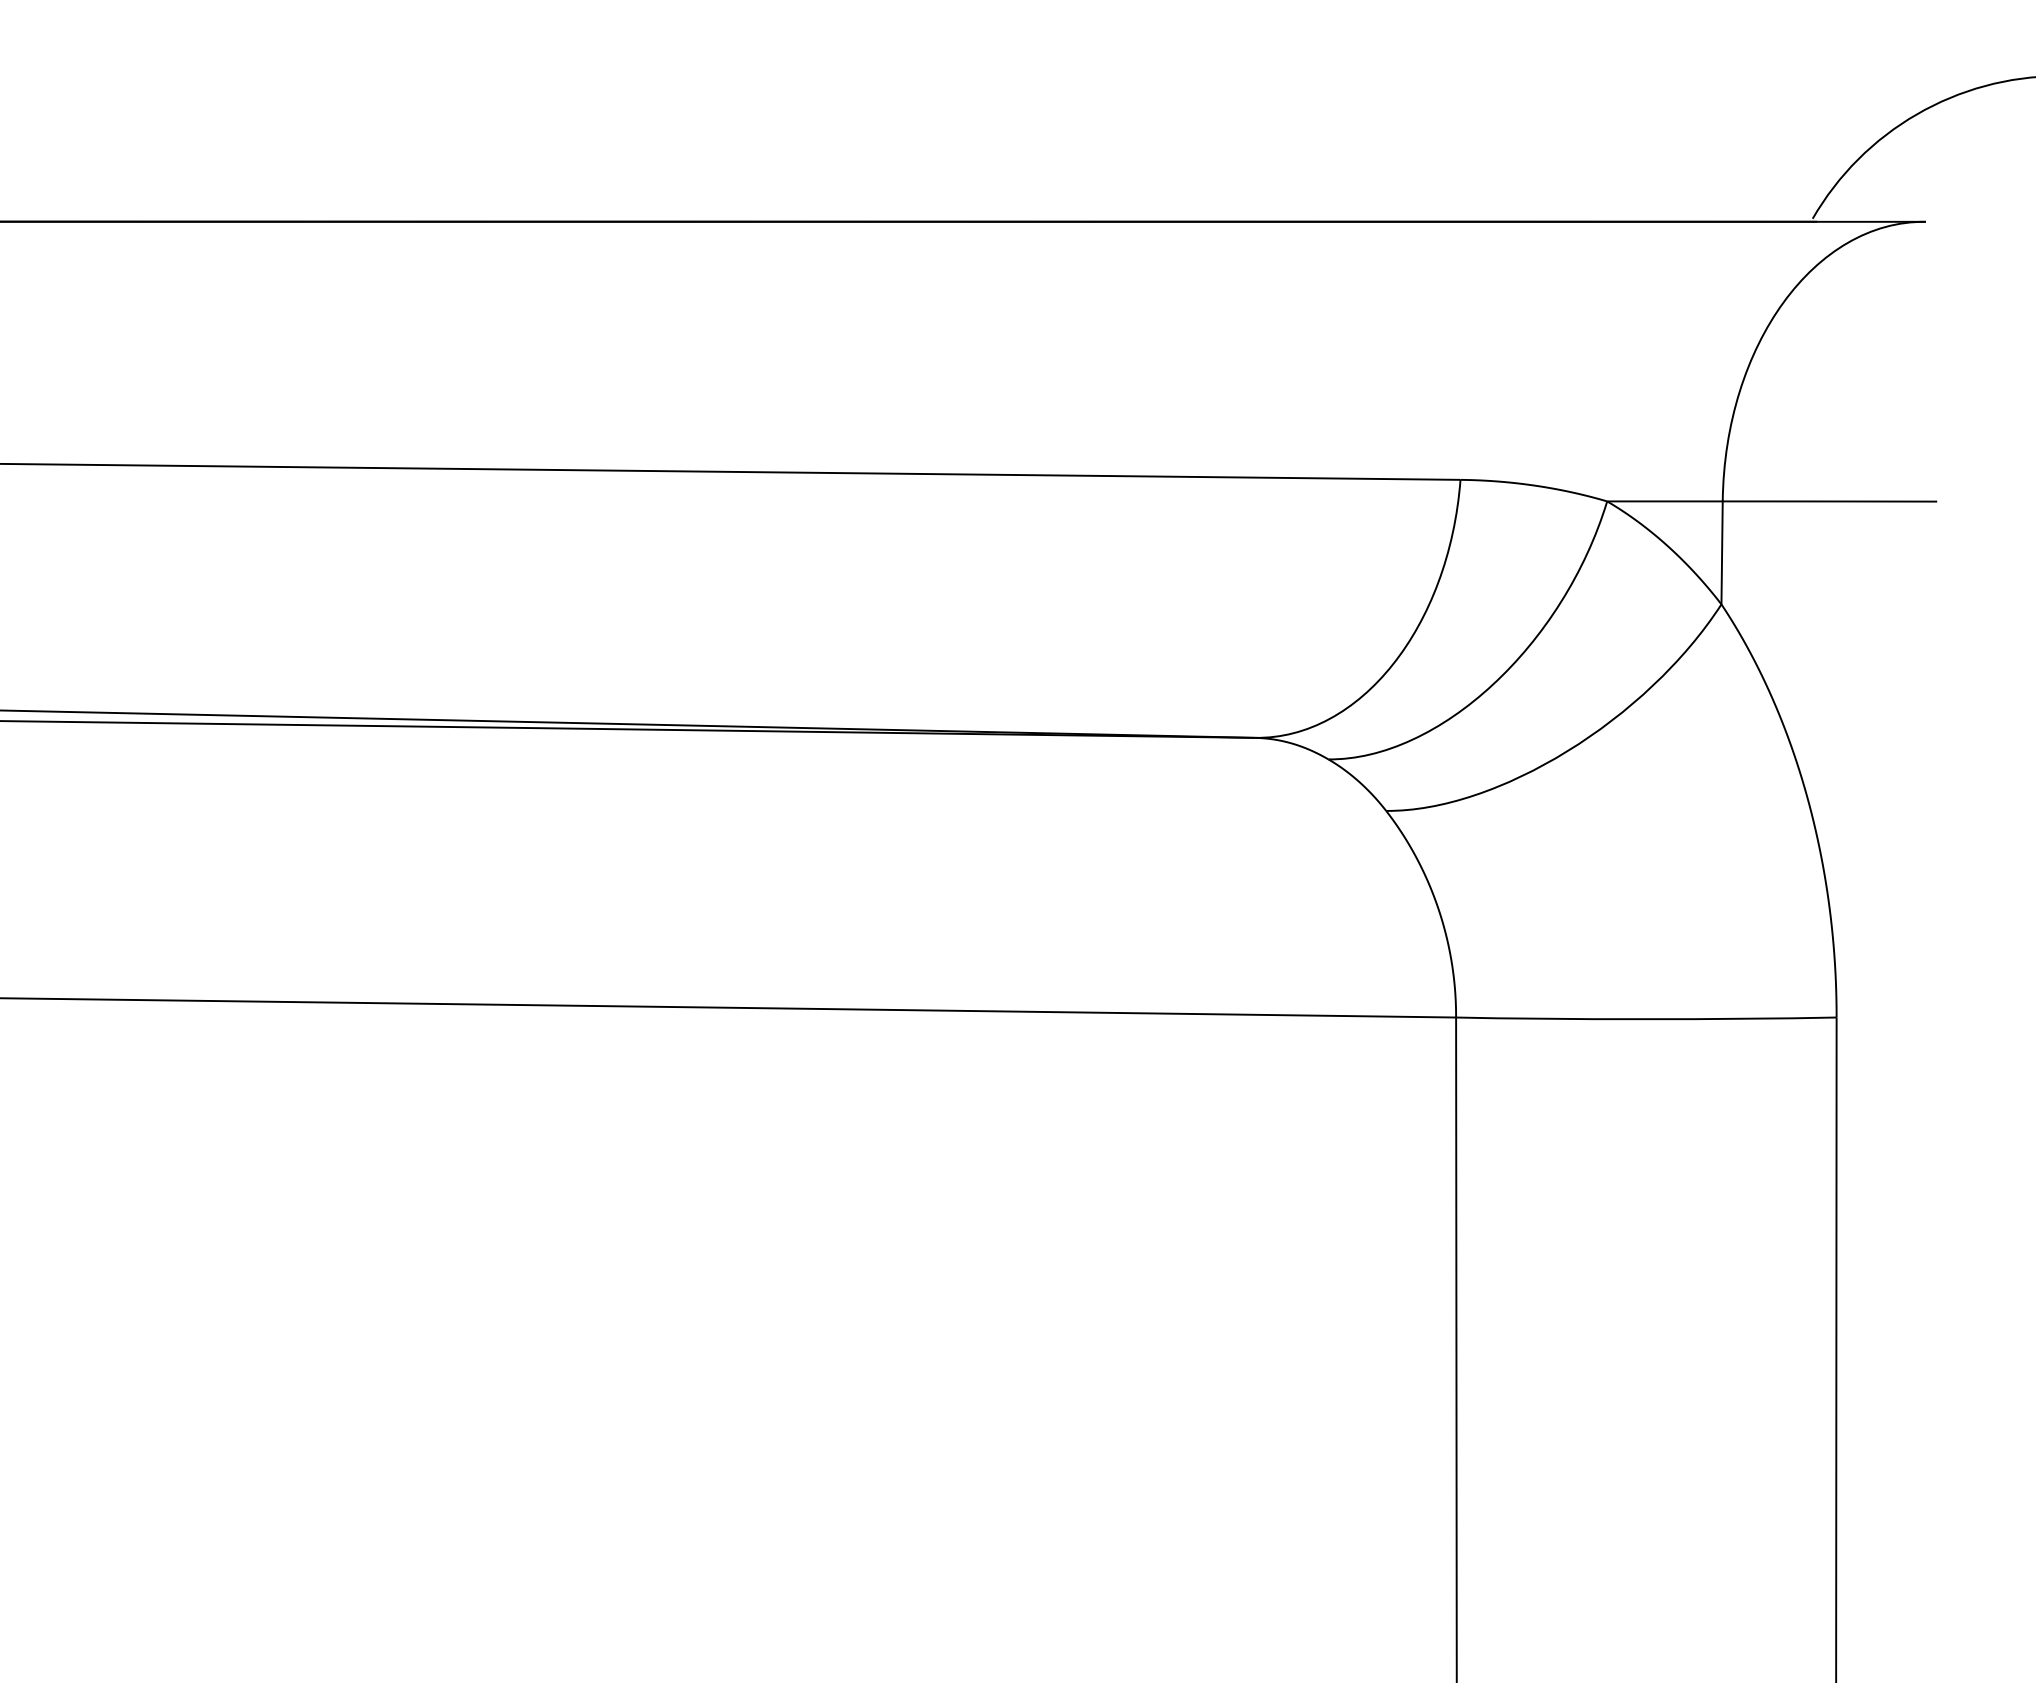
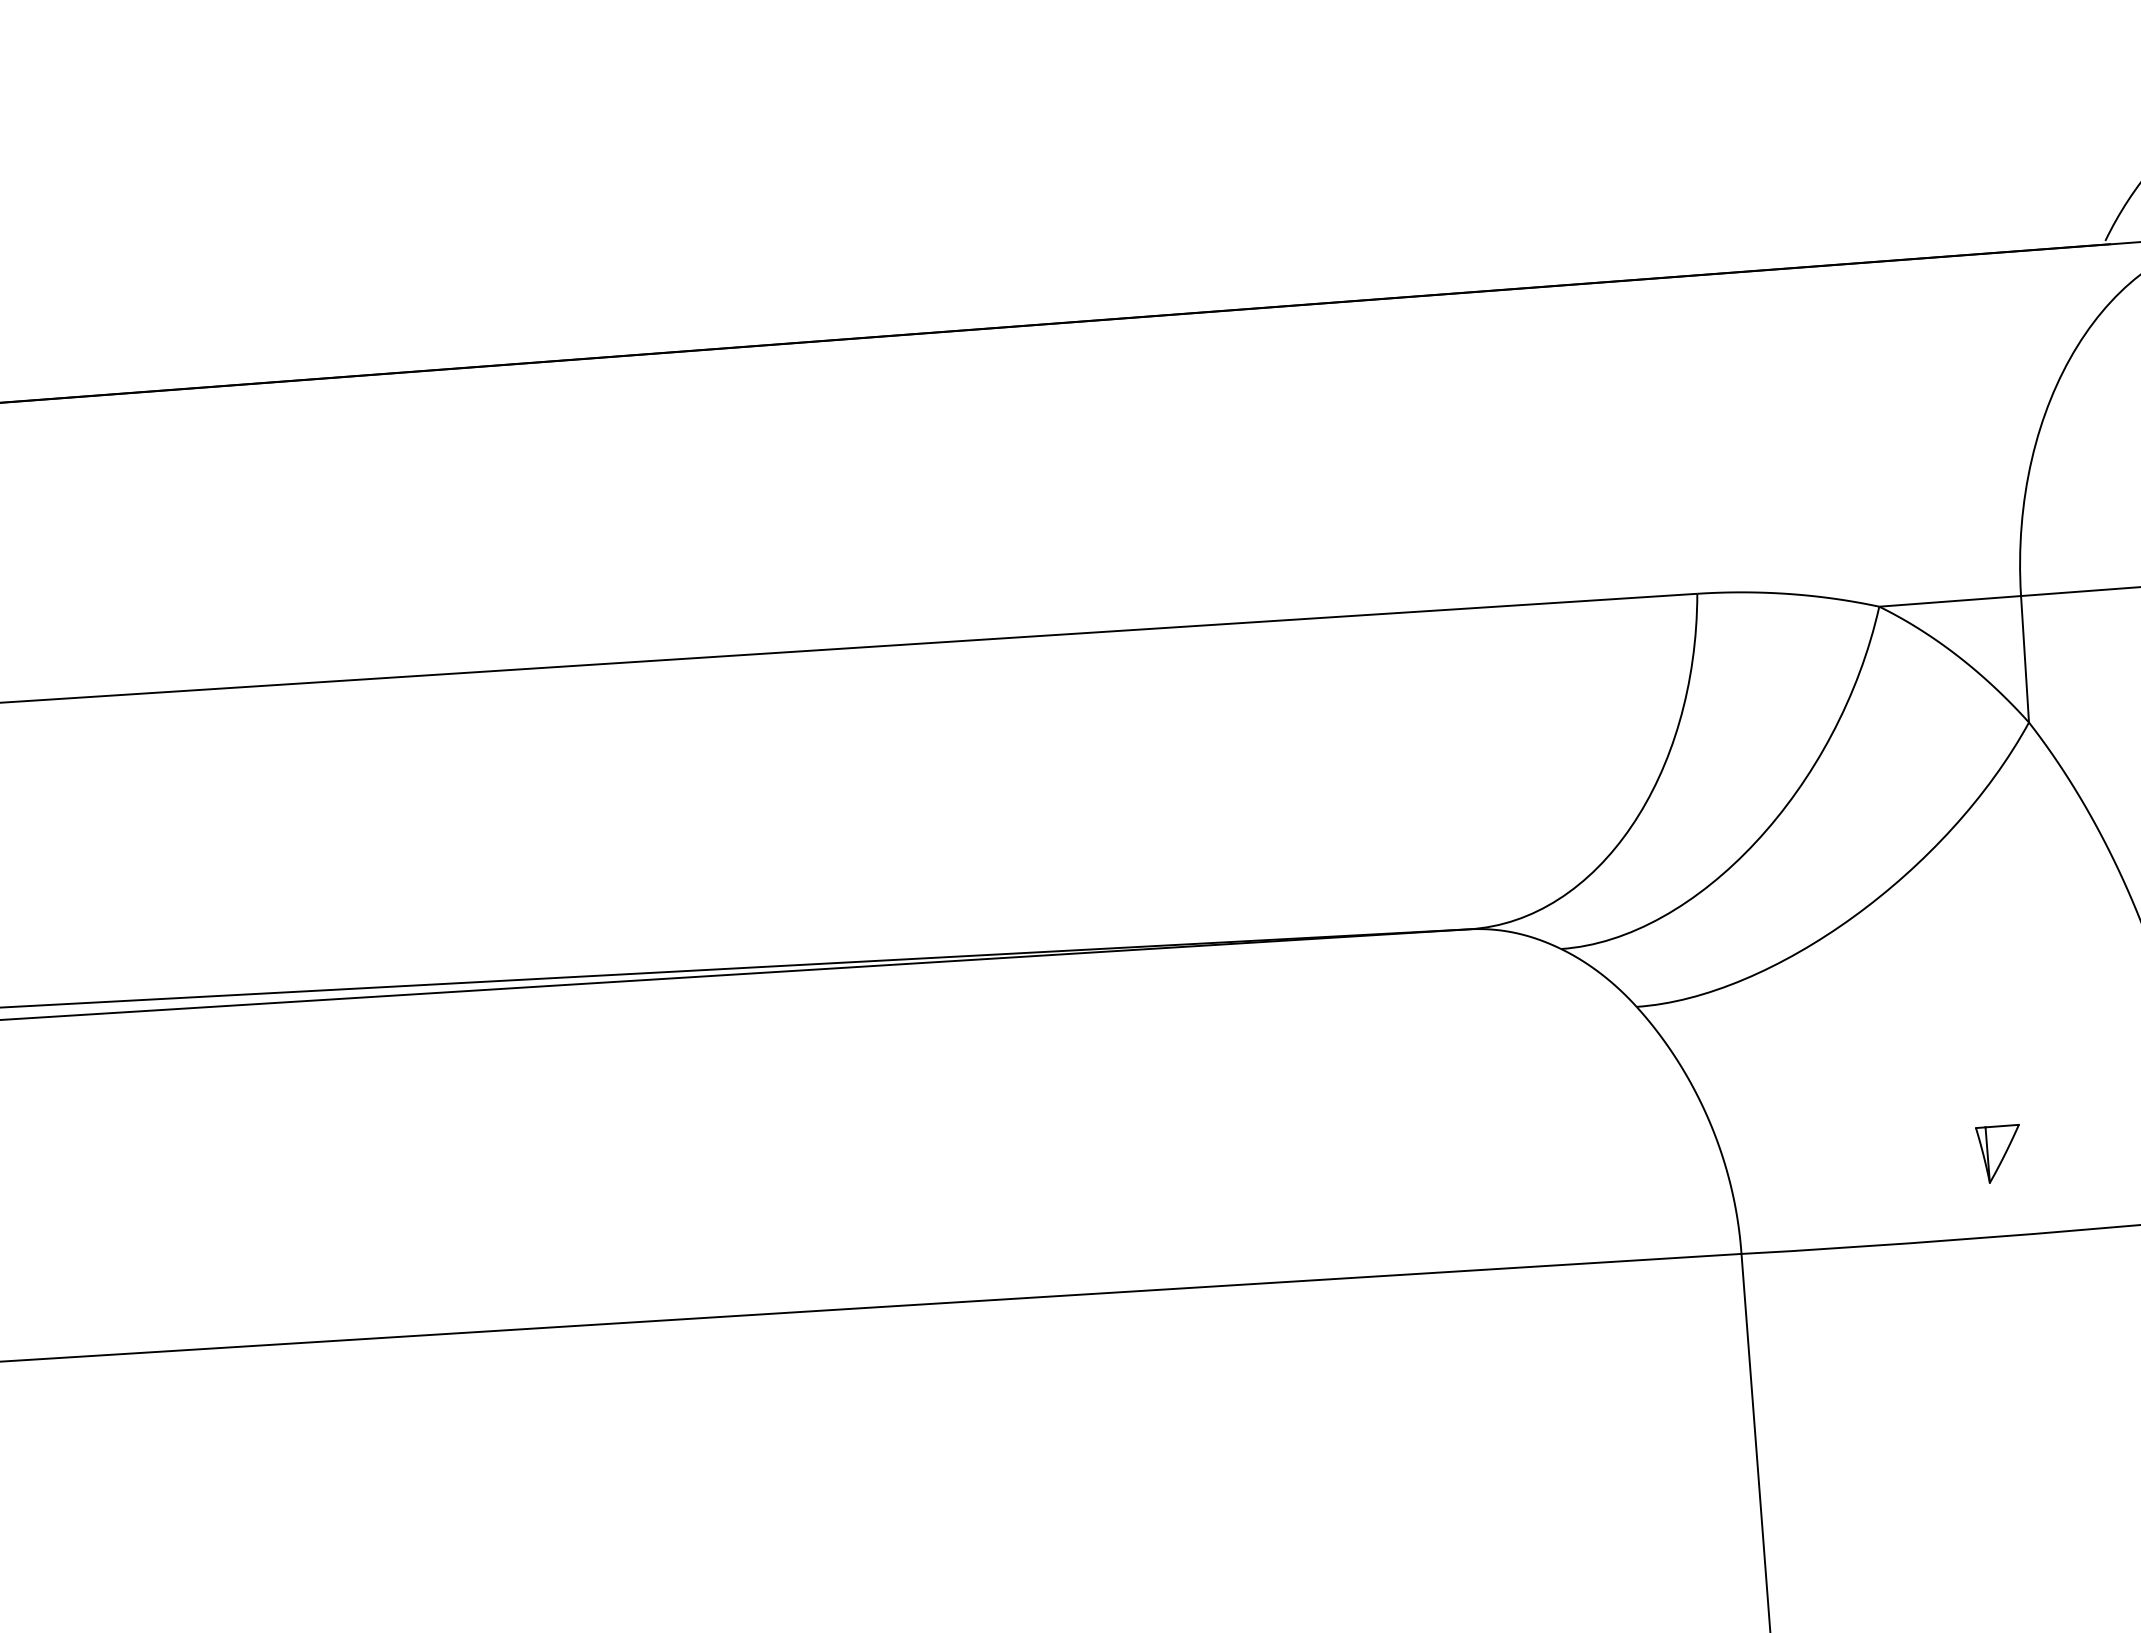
part: (1671, 951) -> (1999, 1153), added

